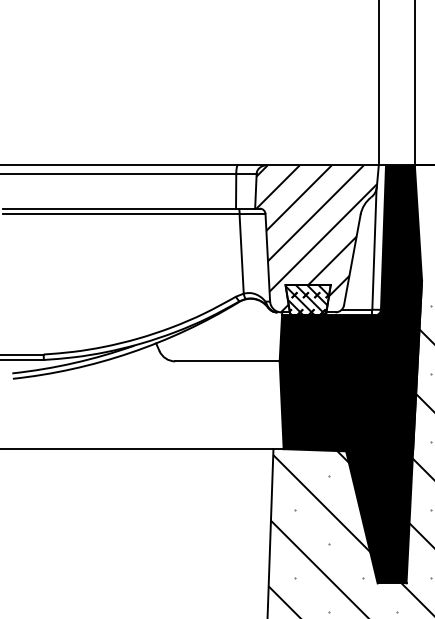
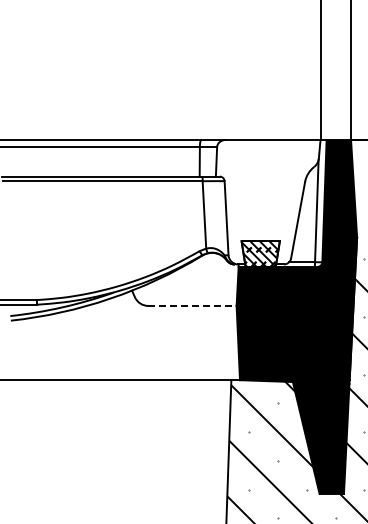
hatch: (317, 239) -> (268, 202), removed
line: (227, 360) -> (192, 305), solid -> dashed

